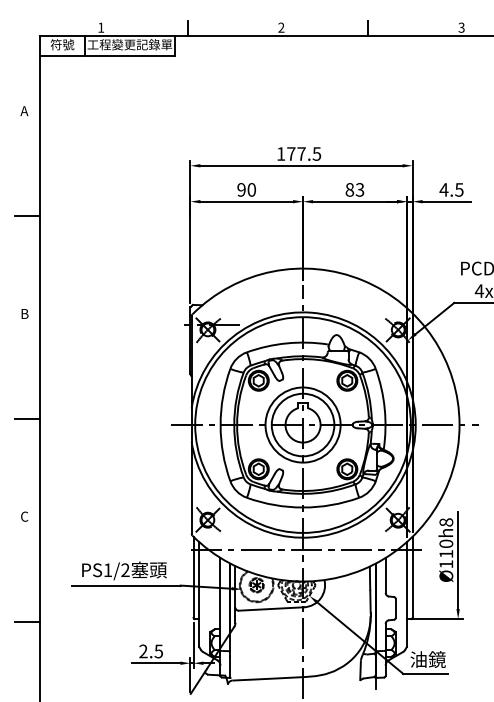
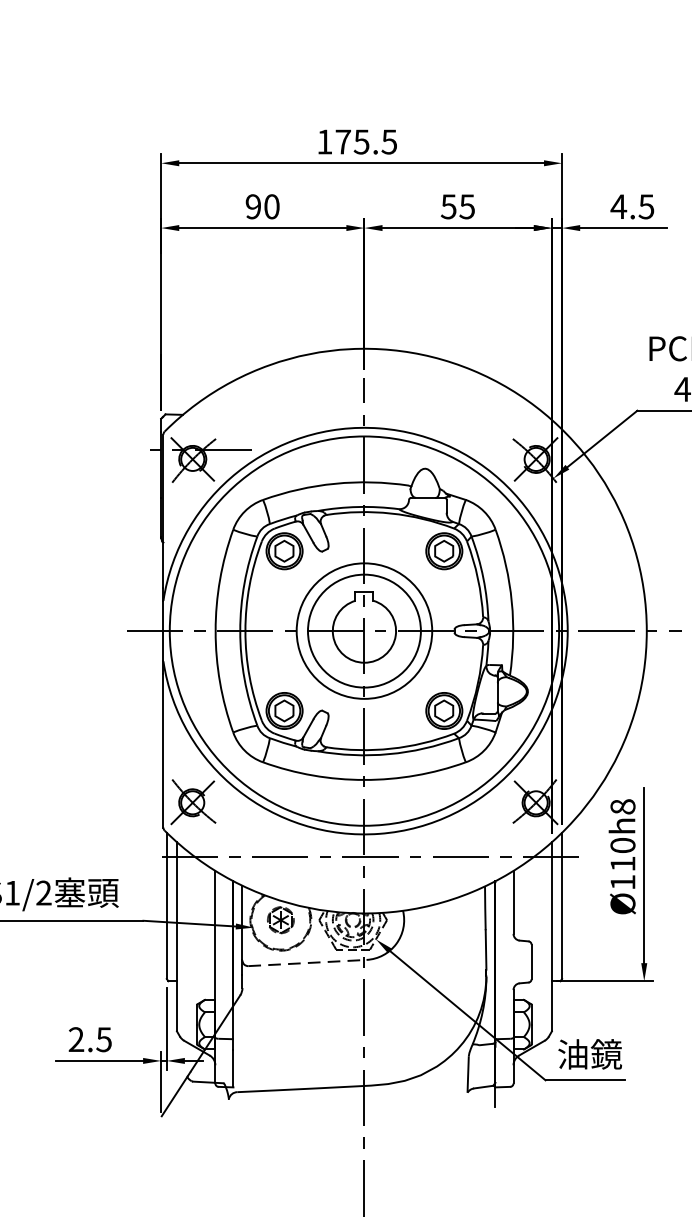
text: (301, 153) -> (361, 141), 177.5 -> 175.5
text: (354, 189) -> (457, 206), 83 -> 55
line: (271, 608) -> (307, 962), solid -> dashed

